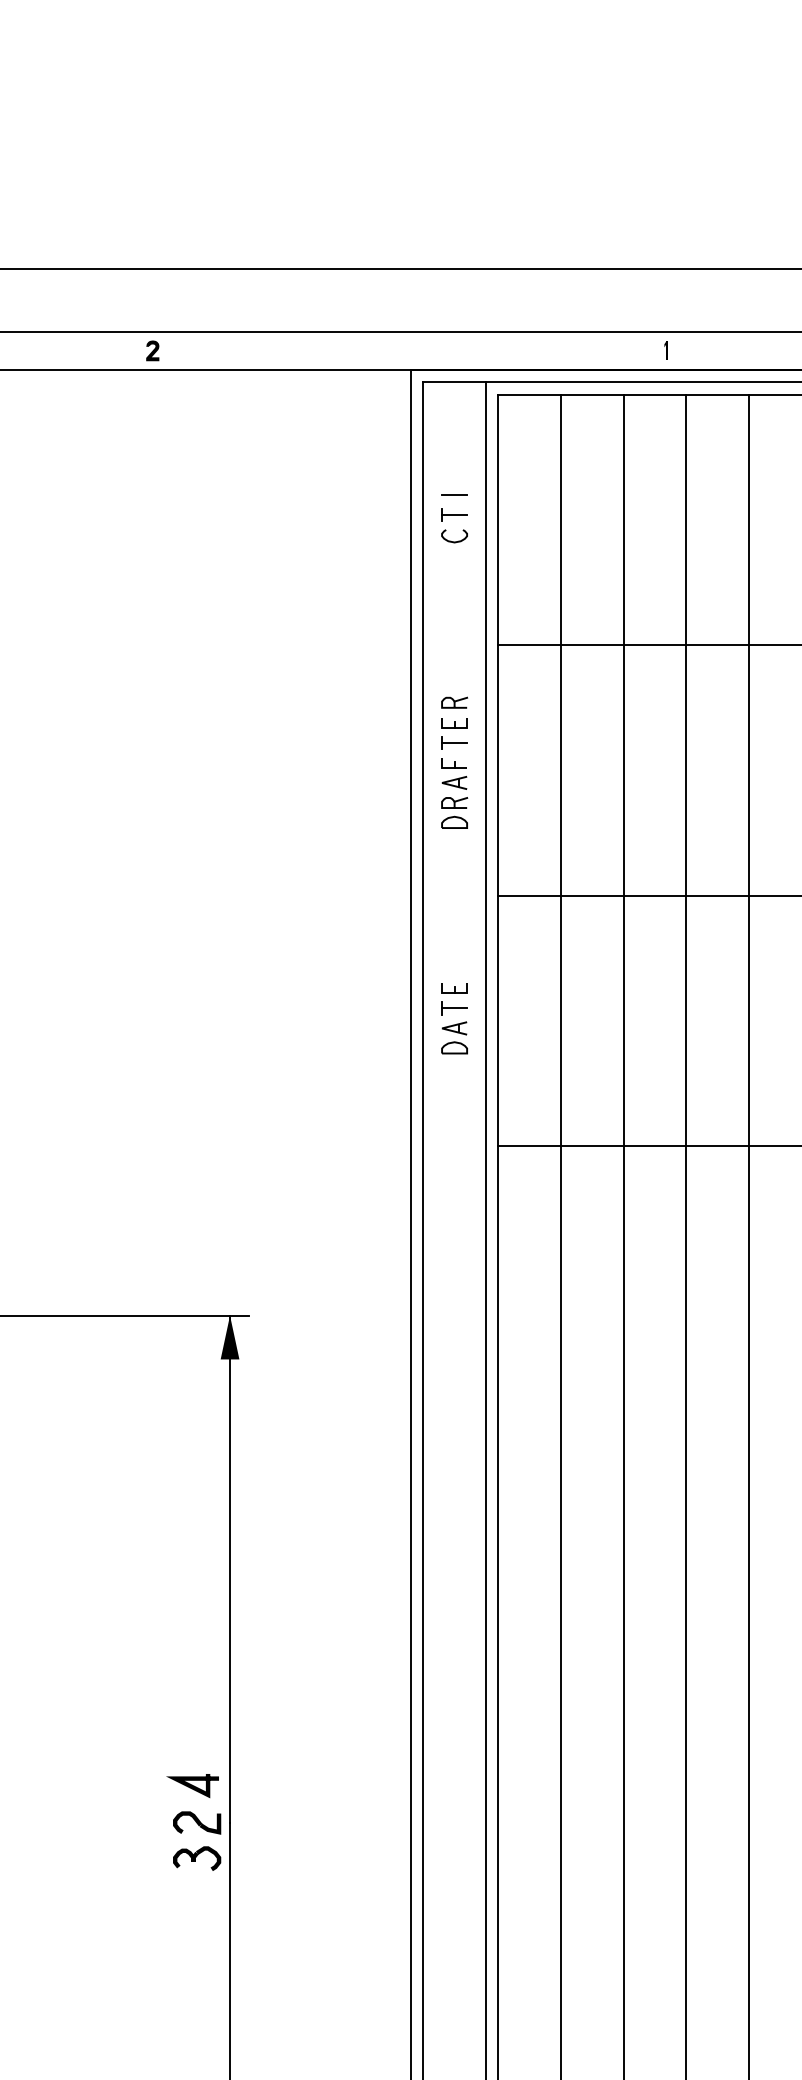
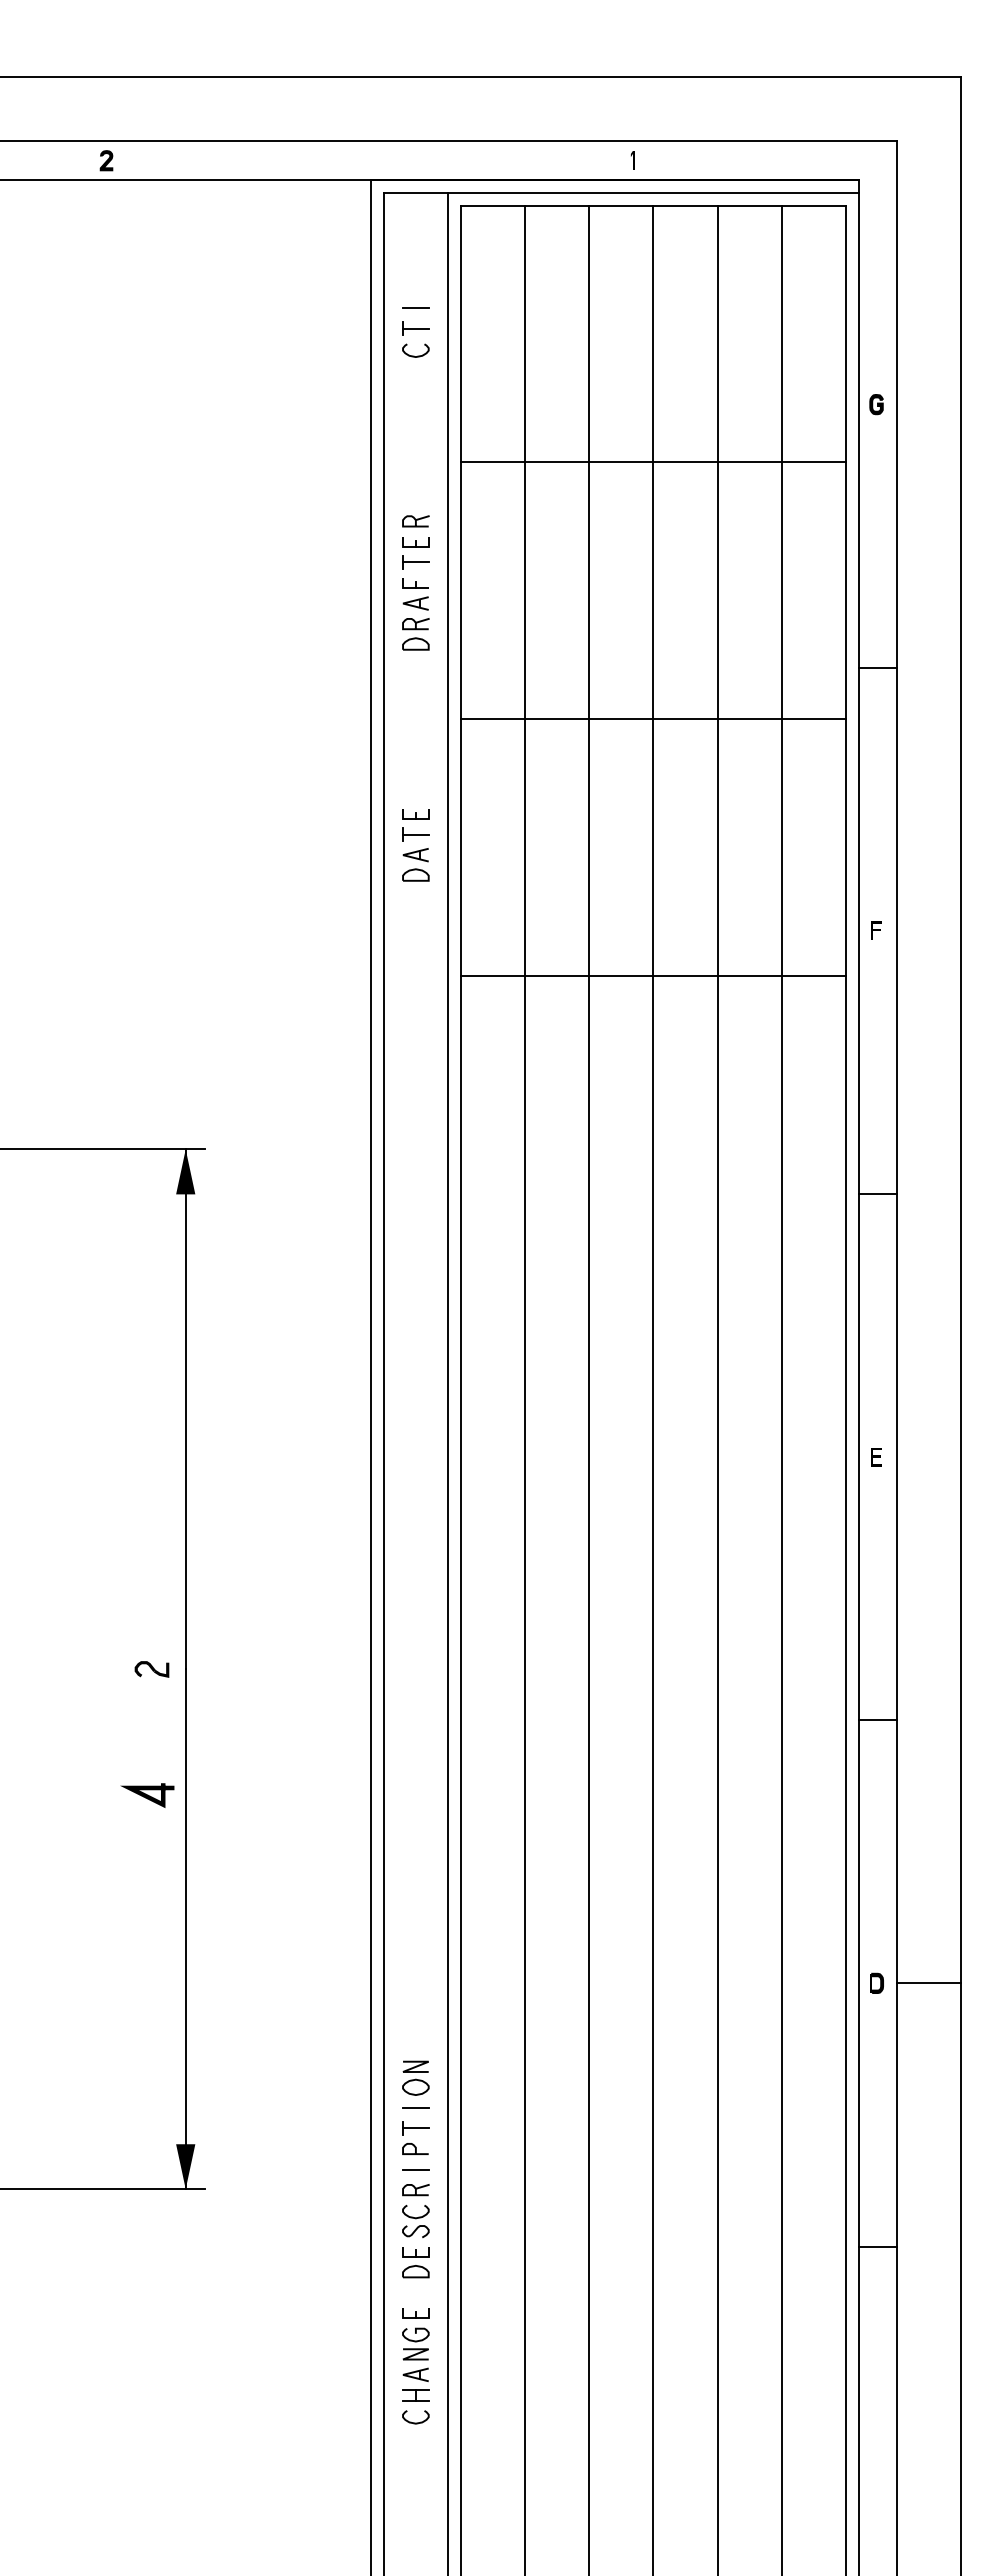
line: (192, 1785) -> (147, 1795), moved
part: (196, 1823) -> (151, 1669), size x0.7
part: (196, 1858) -> (151, 1705), removed

